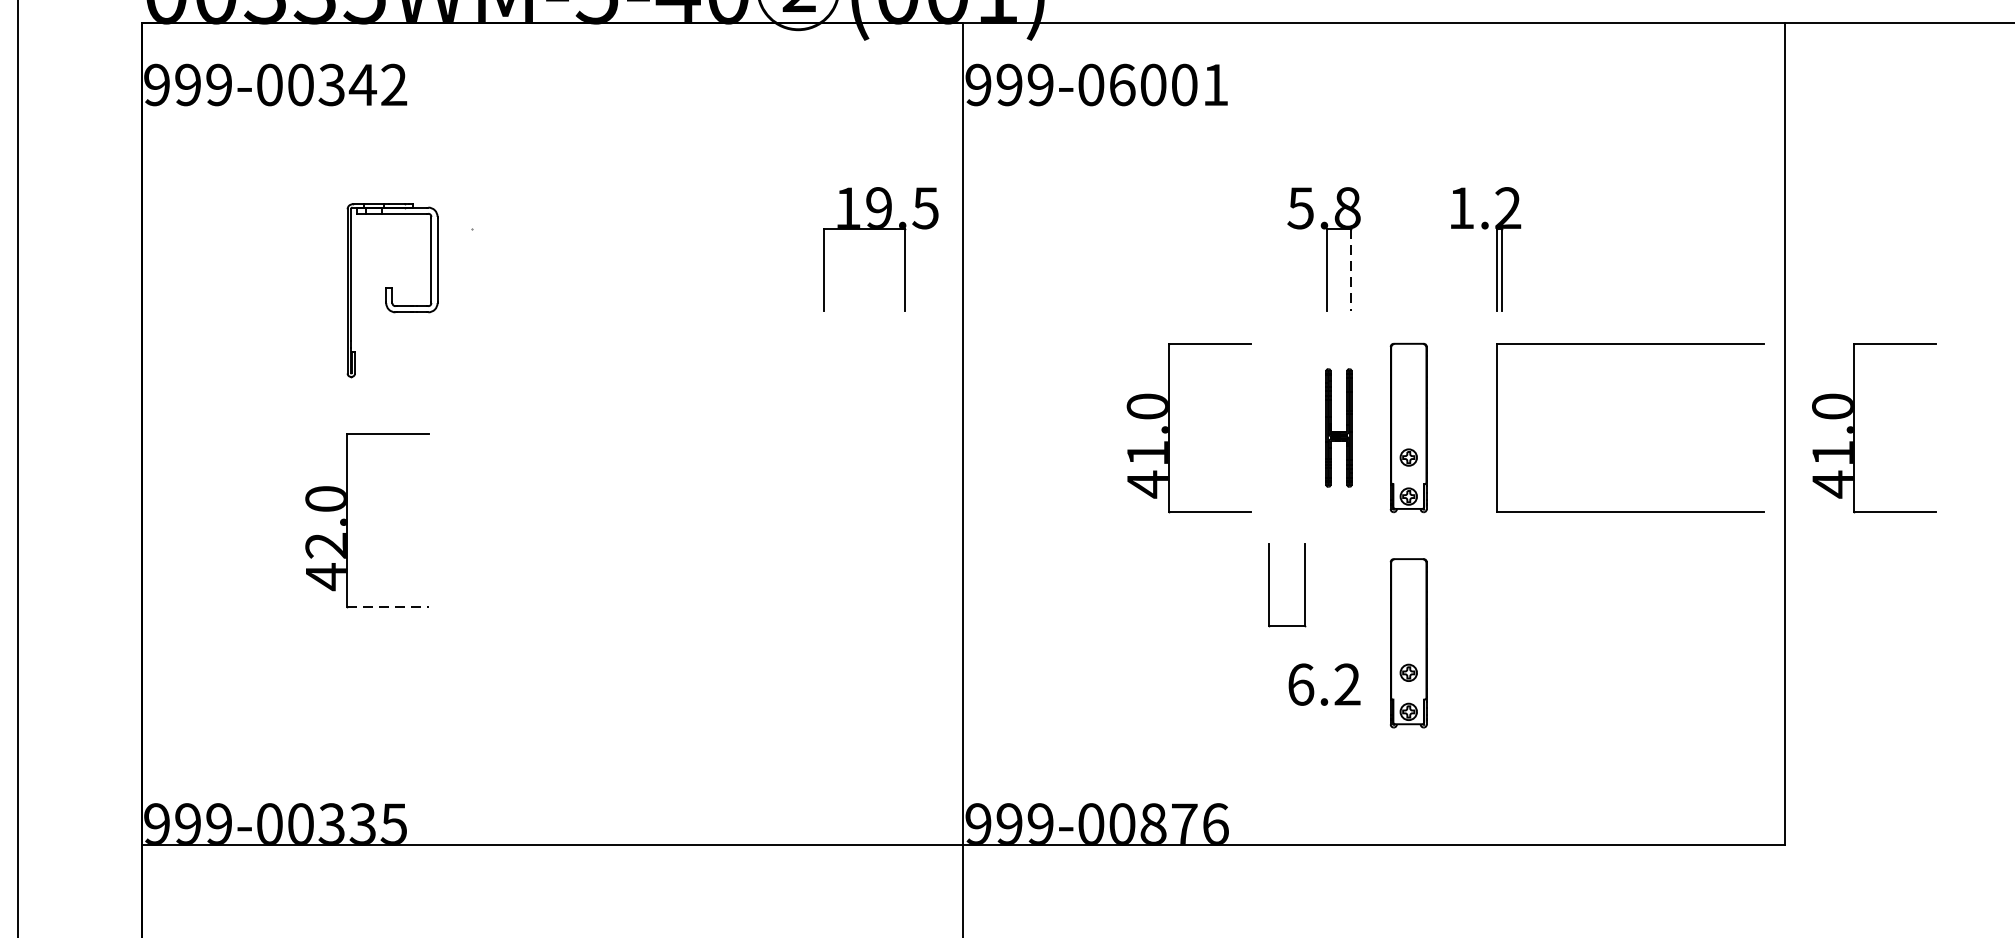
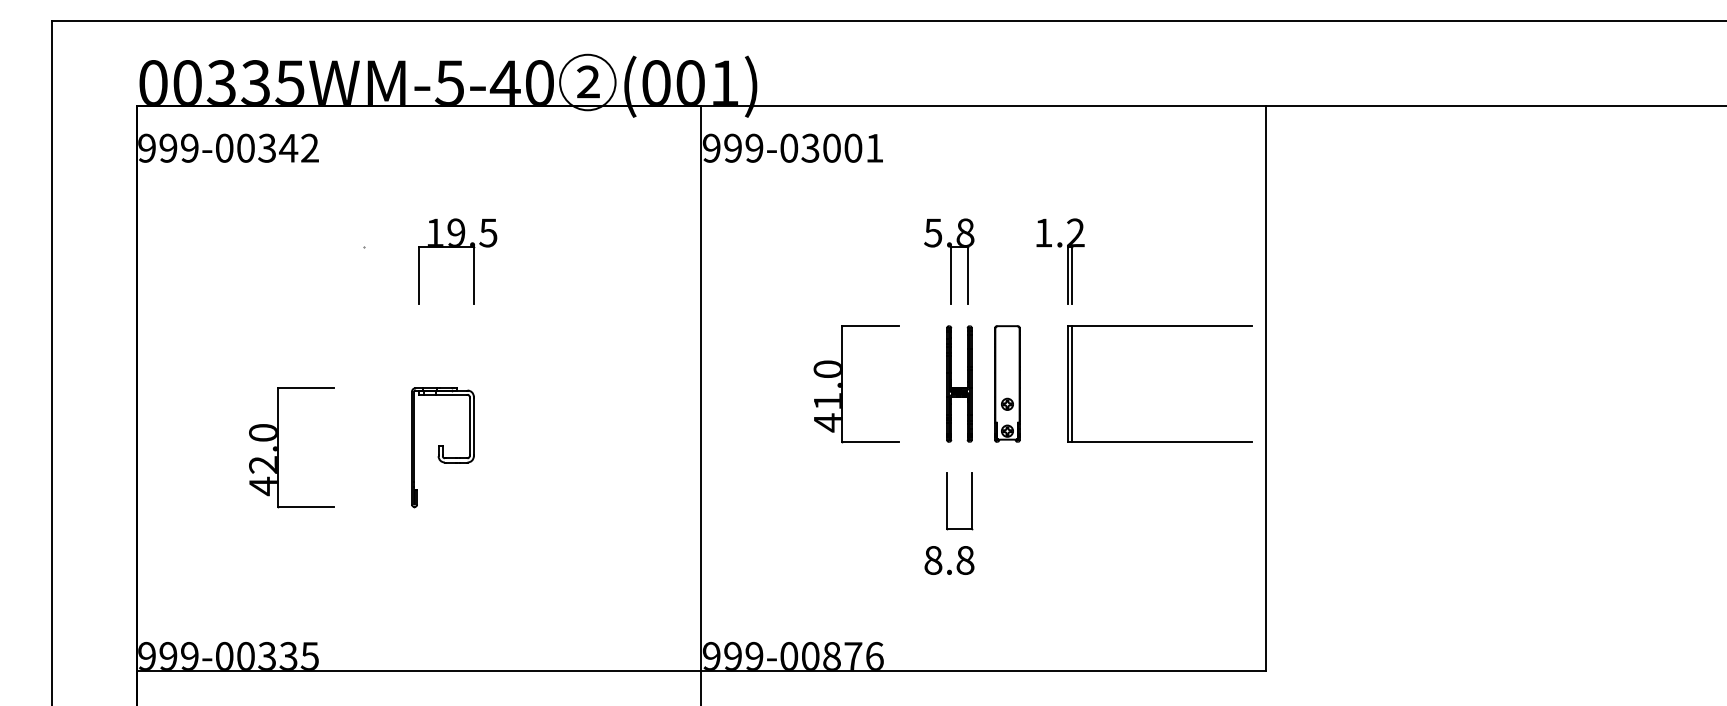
text: (1122, 83) -> (810, 147), 999-06001 -> 999-03001
part: (880, 229) -> (457, 247), moved
line: (1350, 270) -> (967, 275), dashed -> solid
part: (391, 290) -> (442, 447), moved
part: (1338, 427) -> (959, 383), size x1.43
line: (1501, 427) -> (1071, 383), added
part: (1853, 428) -> (1313, 384), removed
part: (1269, 585) -> (947, 501), moved
line: (389, 606) -> (306, 506), dashed -> solid
part: (1408, 642) -> (1007, 531), removed
text: (1324, 683) -> (949, 559), 6.2 -> 8.8

